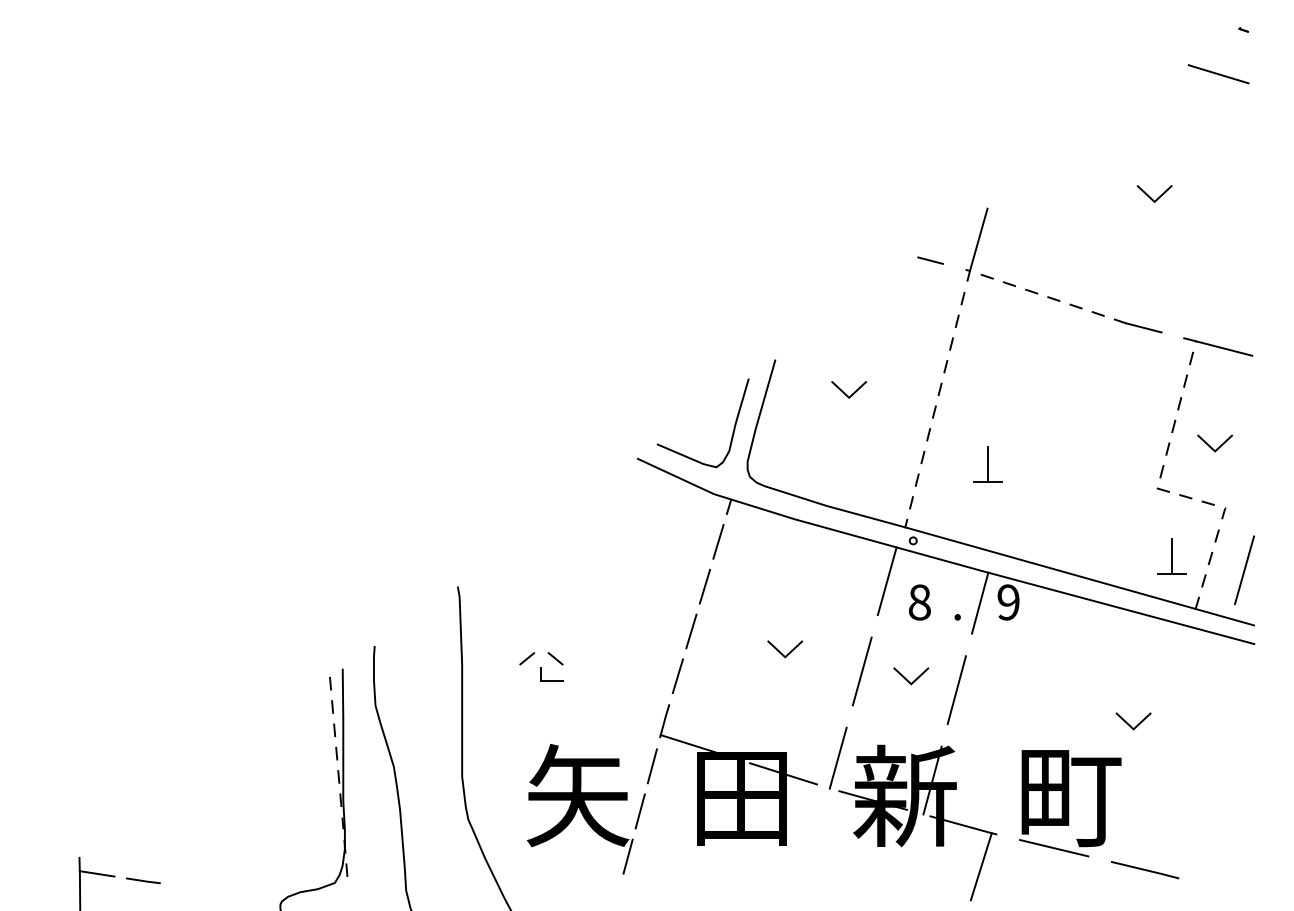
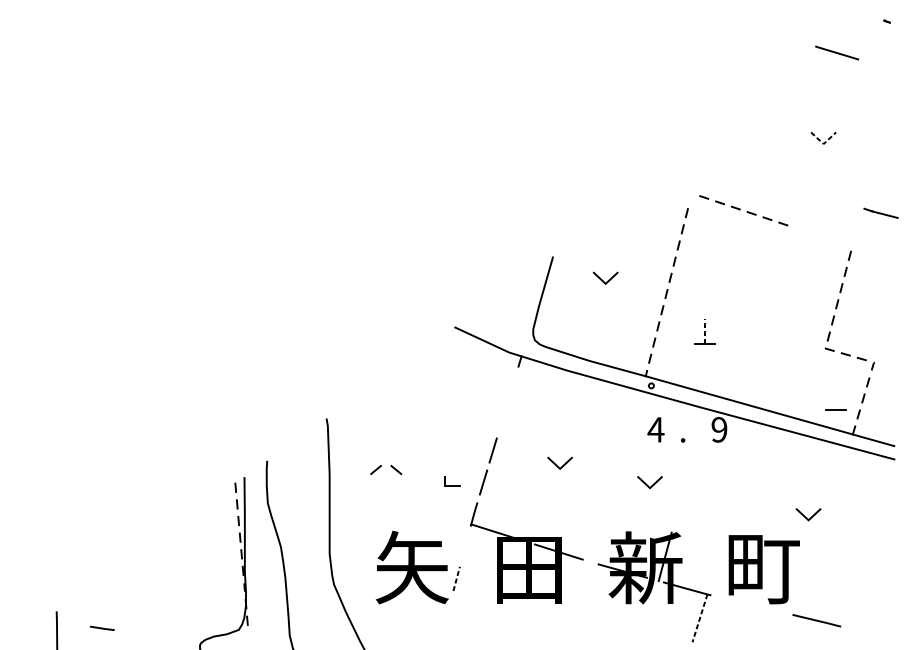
line: (1218, 74) -> (837, 53), moved
line: (1154, 201) -> (823, 143), solid -> dashed
part: (976, 244) -> (696, 174), removed
line: (930, 260) -> (663, 185), removed
line: (1137, 325) -> (880, 213), moved
line: (1218, 346) -> (869, 247), removed
curve: (733, 427) -> (523, 305), removed
line: (1211, 446) -> (864, 318), removed
line: (987, 464) -> (704, 331), solid -> dashed
line: (718, 541) -> (512, 386), removed
line: (1171, 556) -> (835, 397), removed
line: (1244, 570) -> (887, 407), removed
line: (886, 581) -> (632, 414), removed
line: (704, 586) -> (502, 418), removed
text: (919, 602) -> (655, 429), 8 -> 4
line: (979, 602) -> (698, 429), removed
line: (861, 671) -> (614, 479), removed
part: (551, 674) -> (451, 481), moved
line: (956, 690) -> (682, 492), removed
line: (837, 757) -> (597, 540), removed
line: (651, 766) -> (464, 546), removed
line: (640, 811) -> (456, 578), solid -> dashed
line: (1054, 848) -> (752, 605), removed
line: (627, 856) -> (447, 611), removed
line: (981, 867) -> (700, 618), solid -> dashed
line: (96, 873) -> (68, 623), removed

